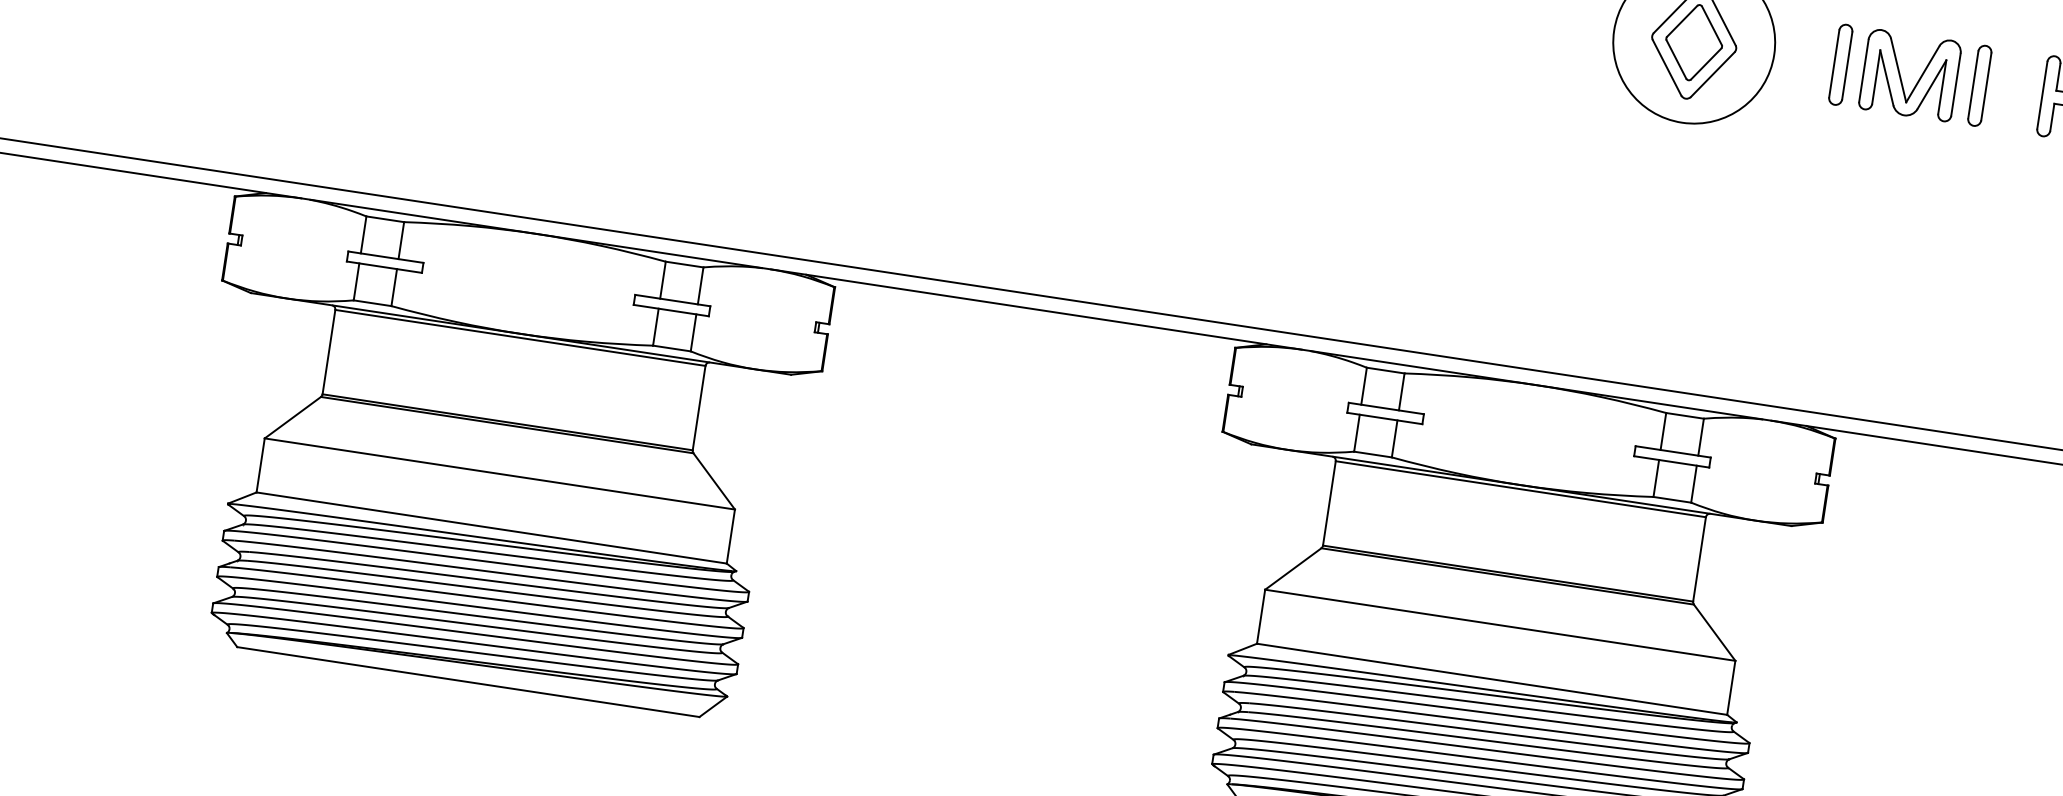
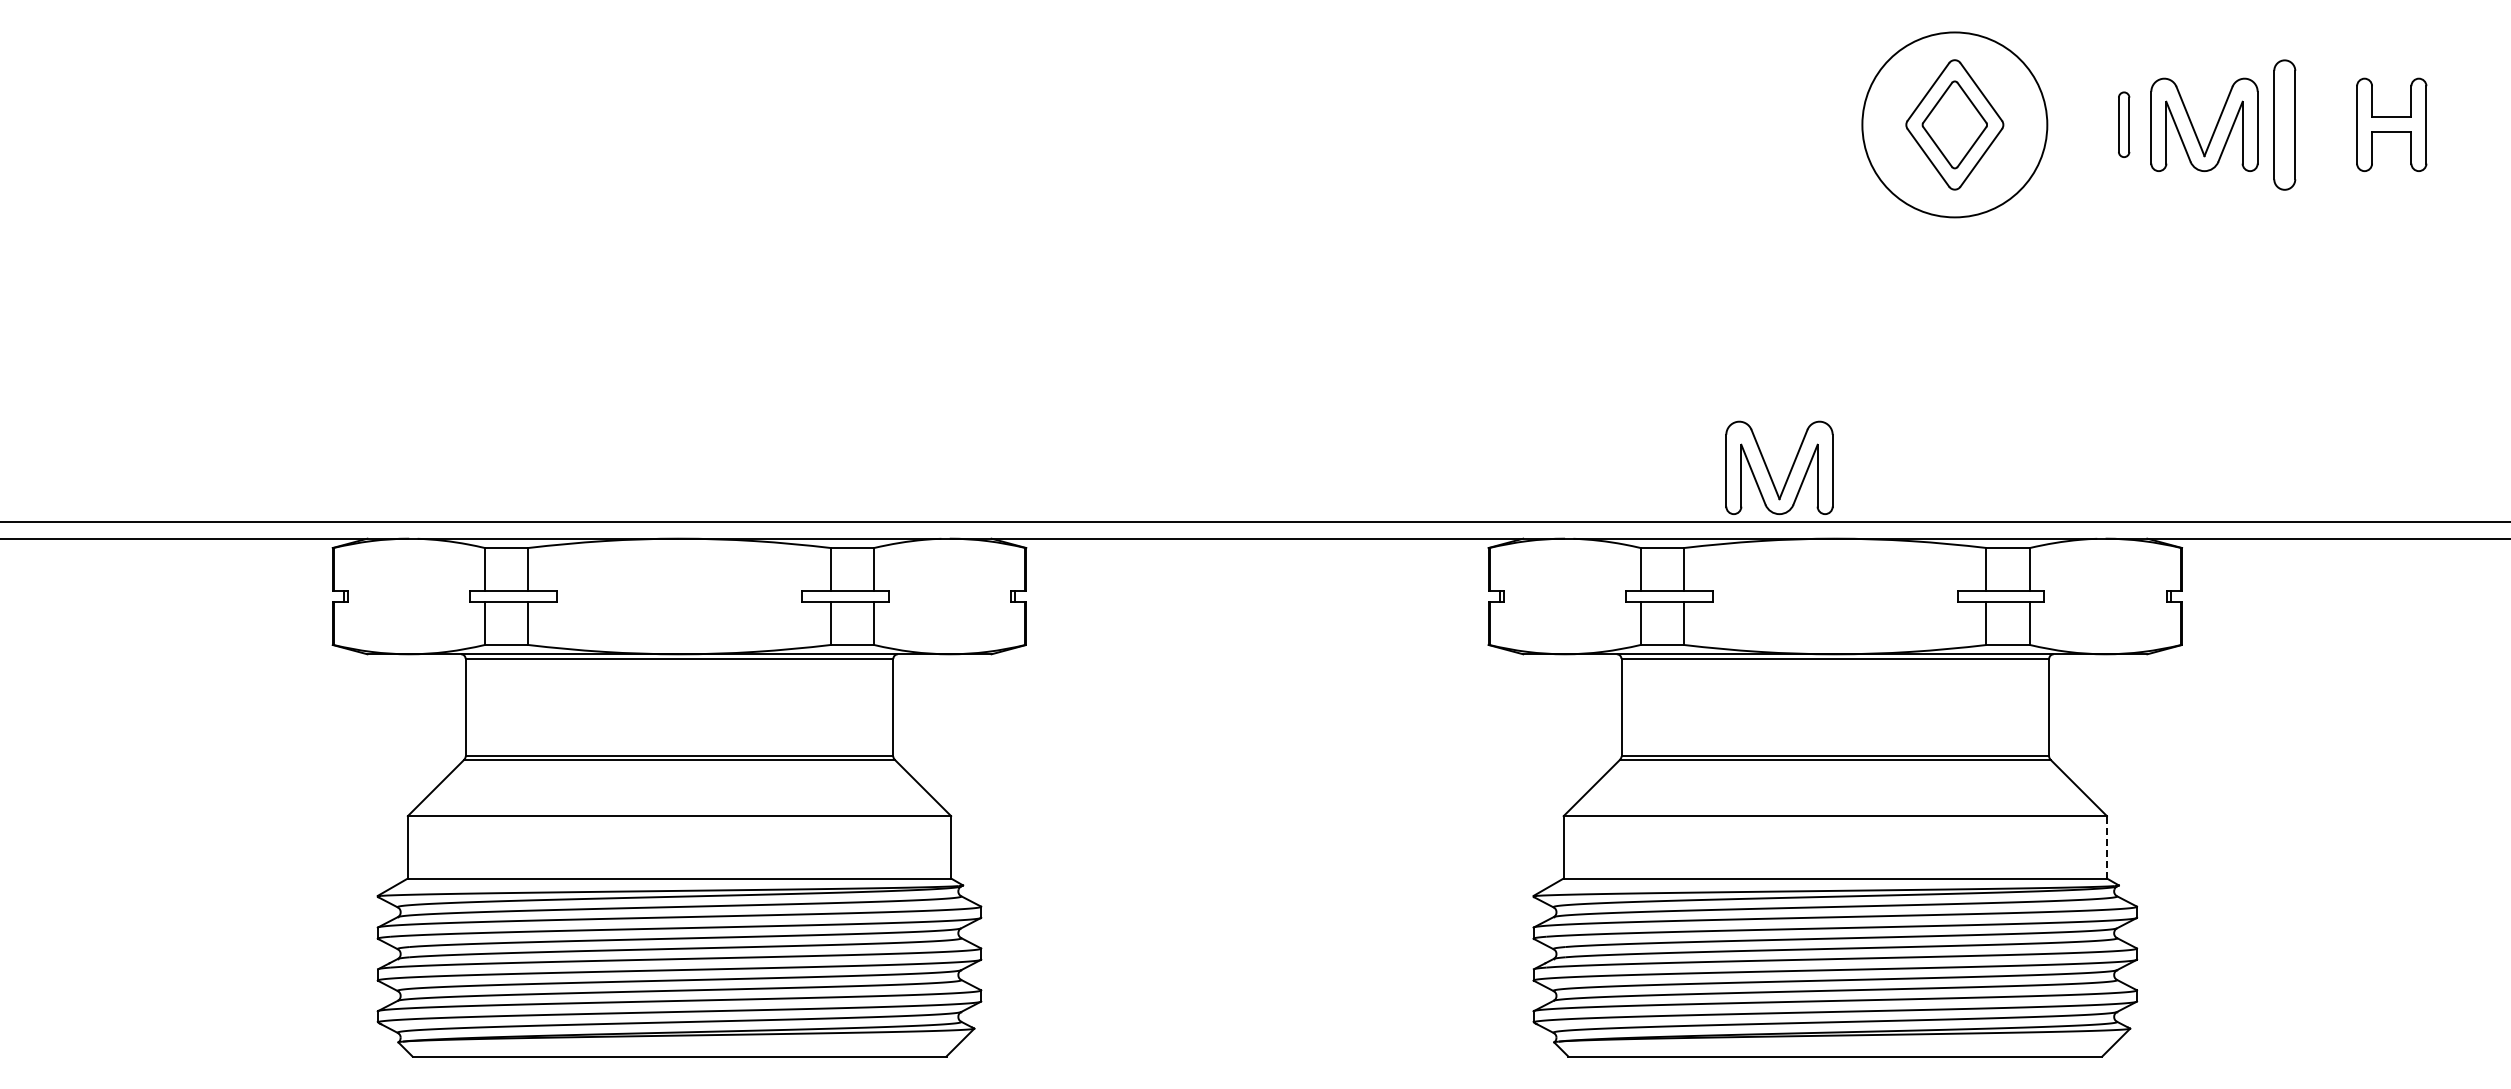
part: (1840, 64) -> (2123, 124), size x0.7
part: (1979, 85) -> (2284, 124), size x1.4
part: (1488, 318) -> (1769, 471), added
line: (1731, 687) -> (2106, 846), solid -> dashed

